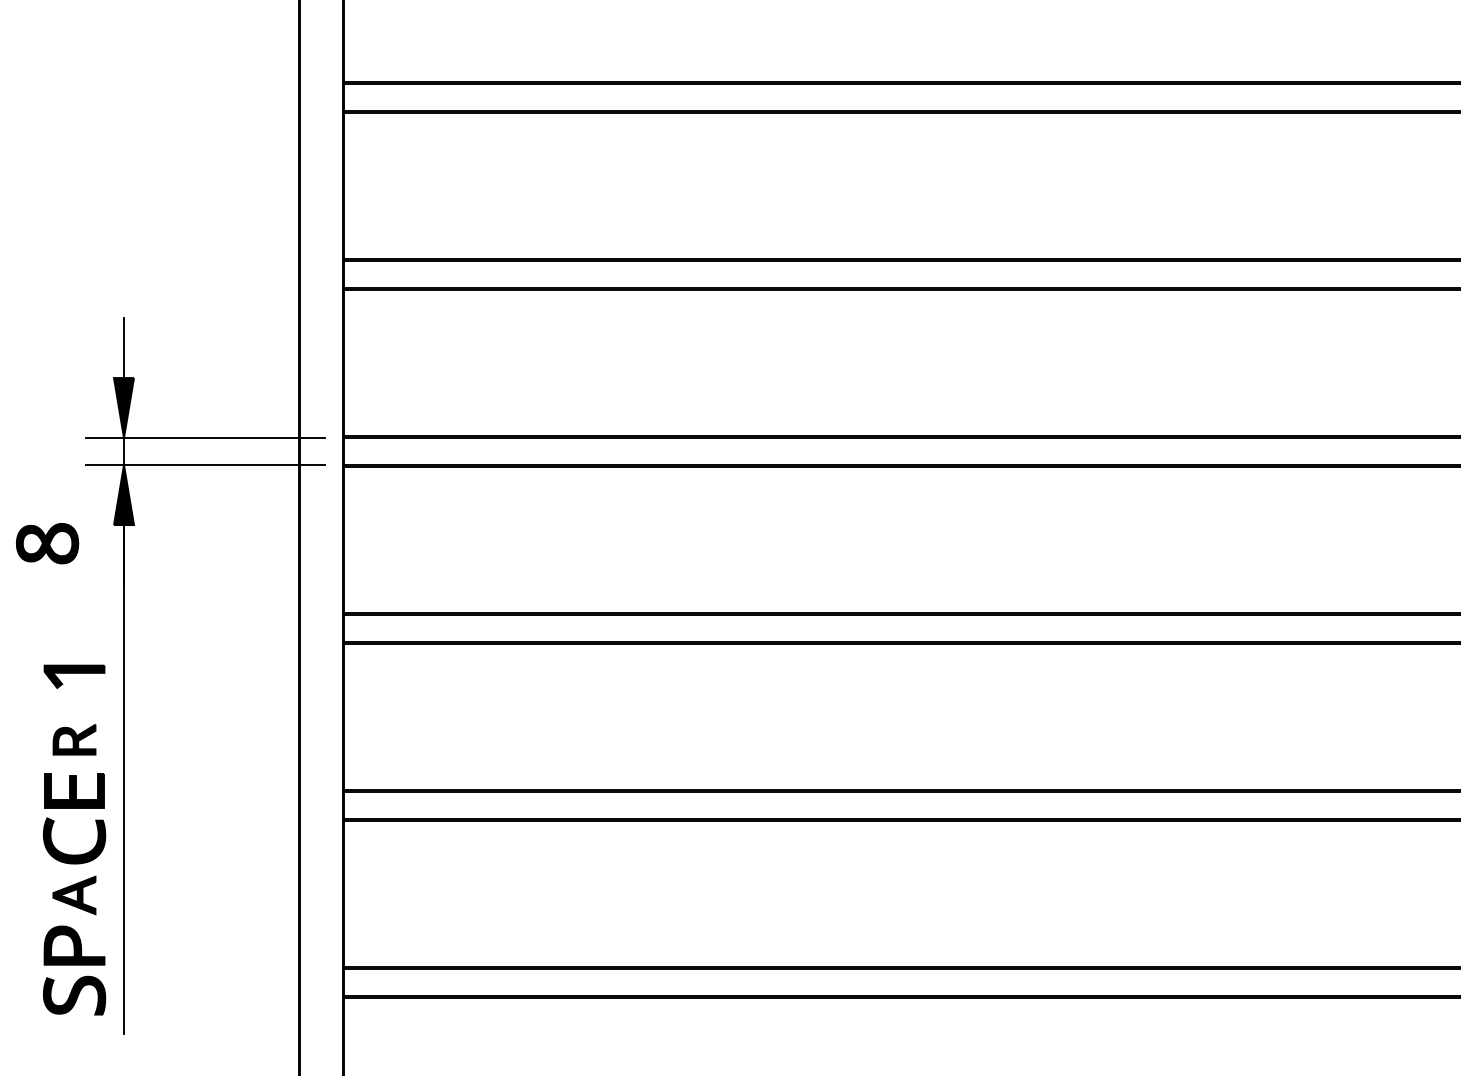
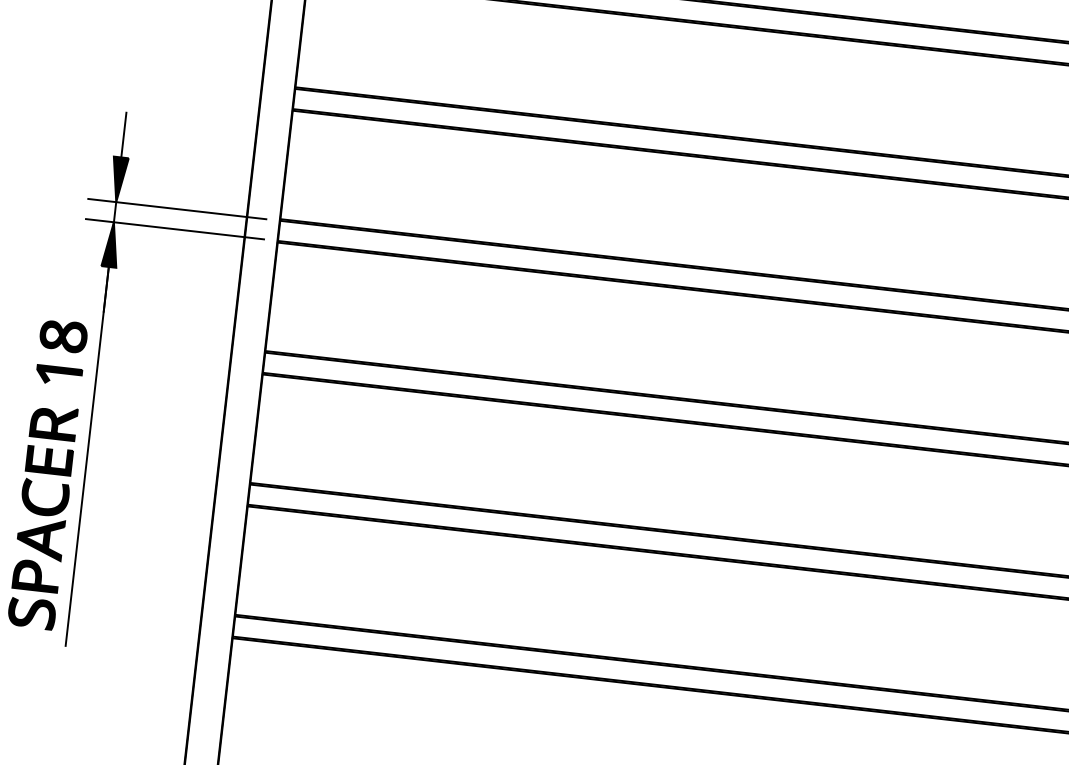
part: (47, 543) -> (63, 336), moved
part: (74, 739) -> (53, 422), size x1.43
part: (74, 895) -> (40, 538), size x1.43

